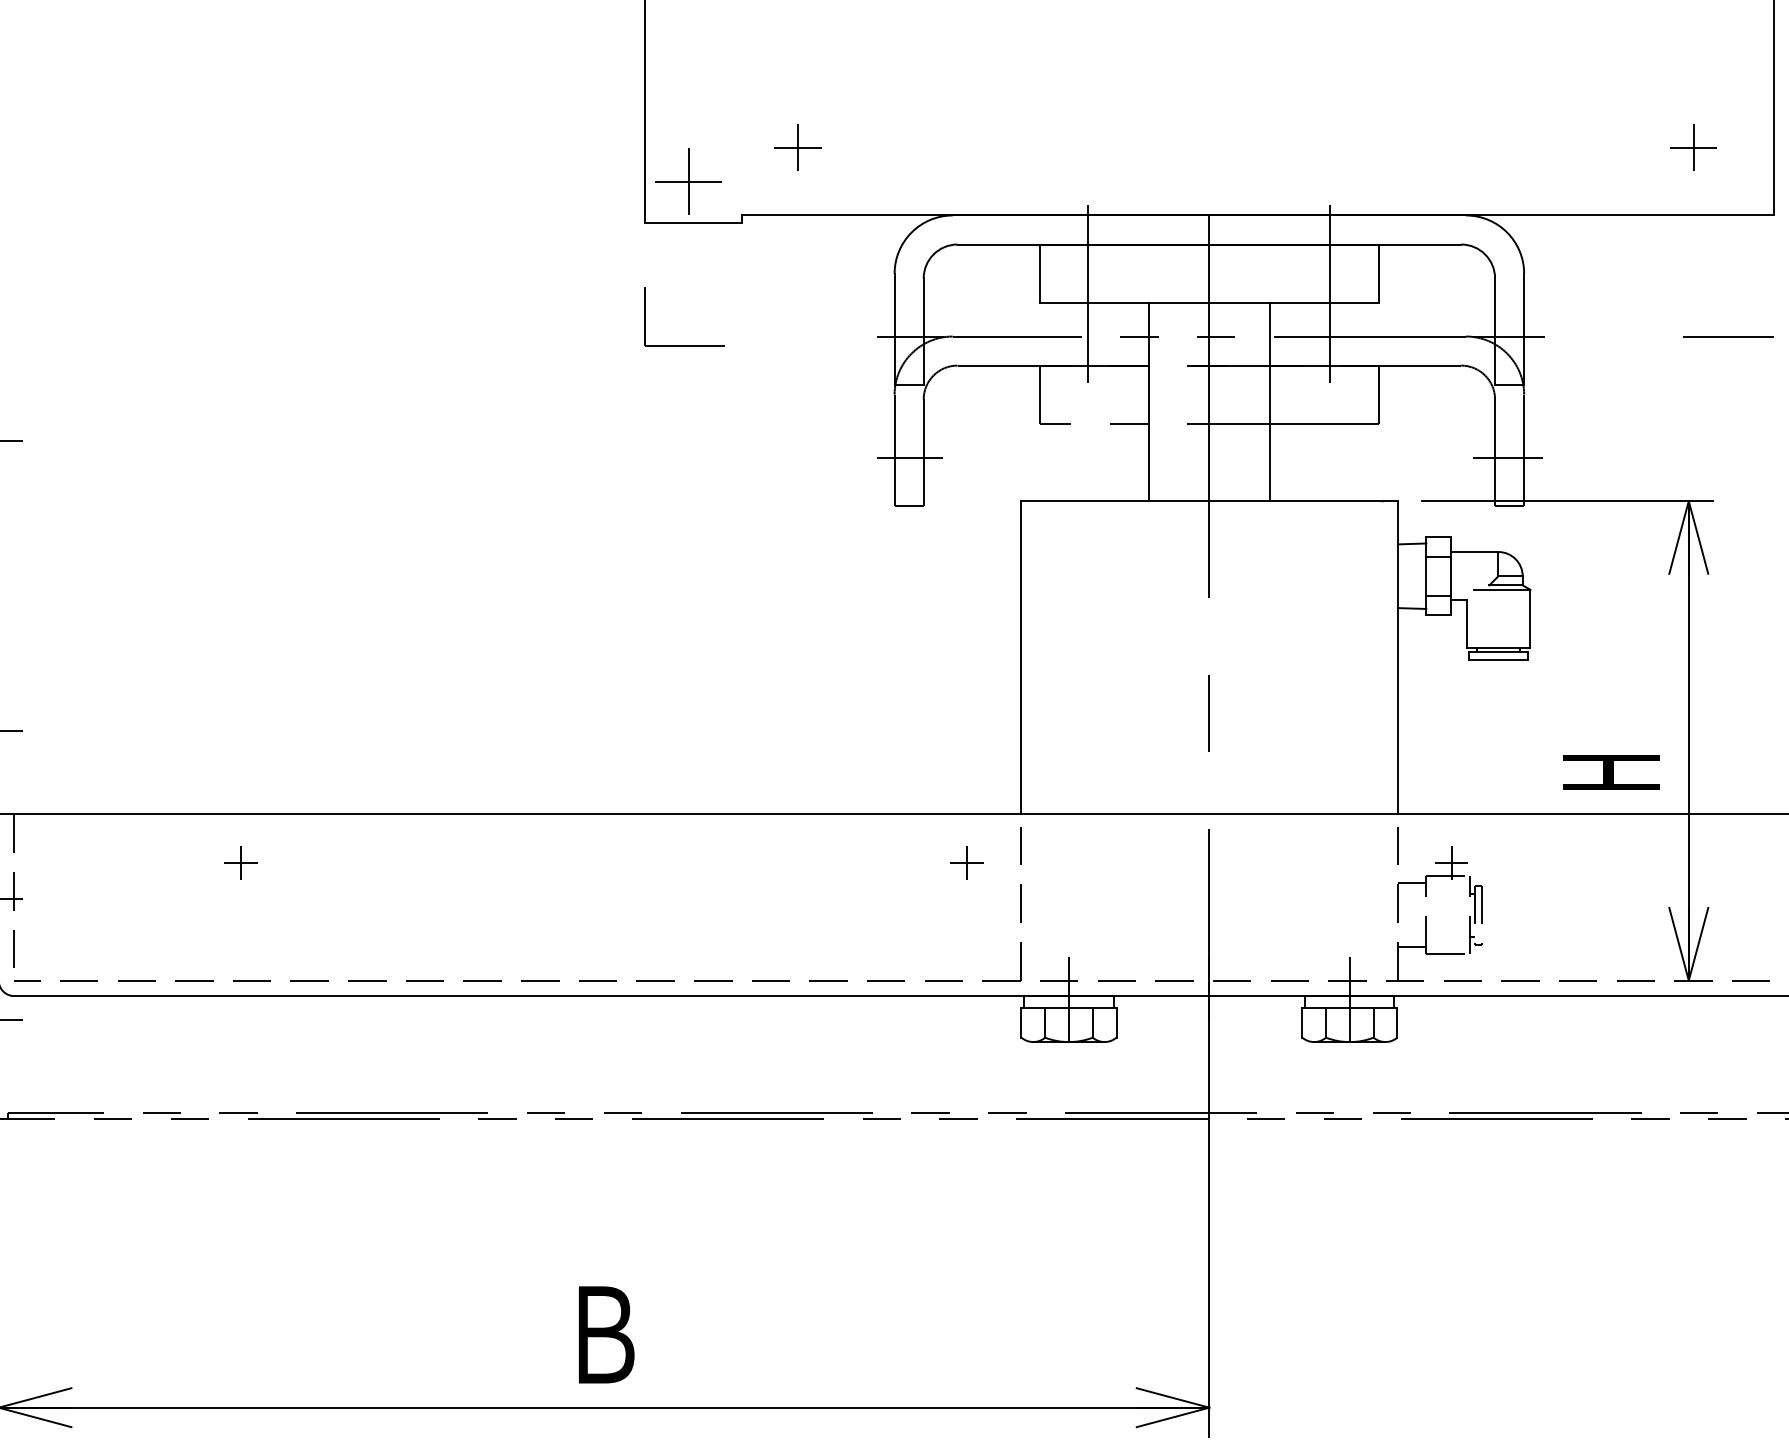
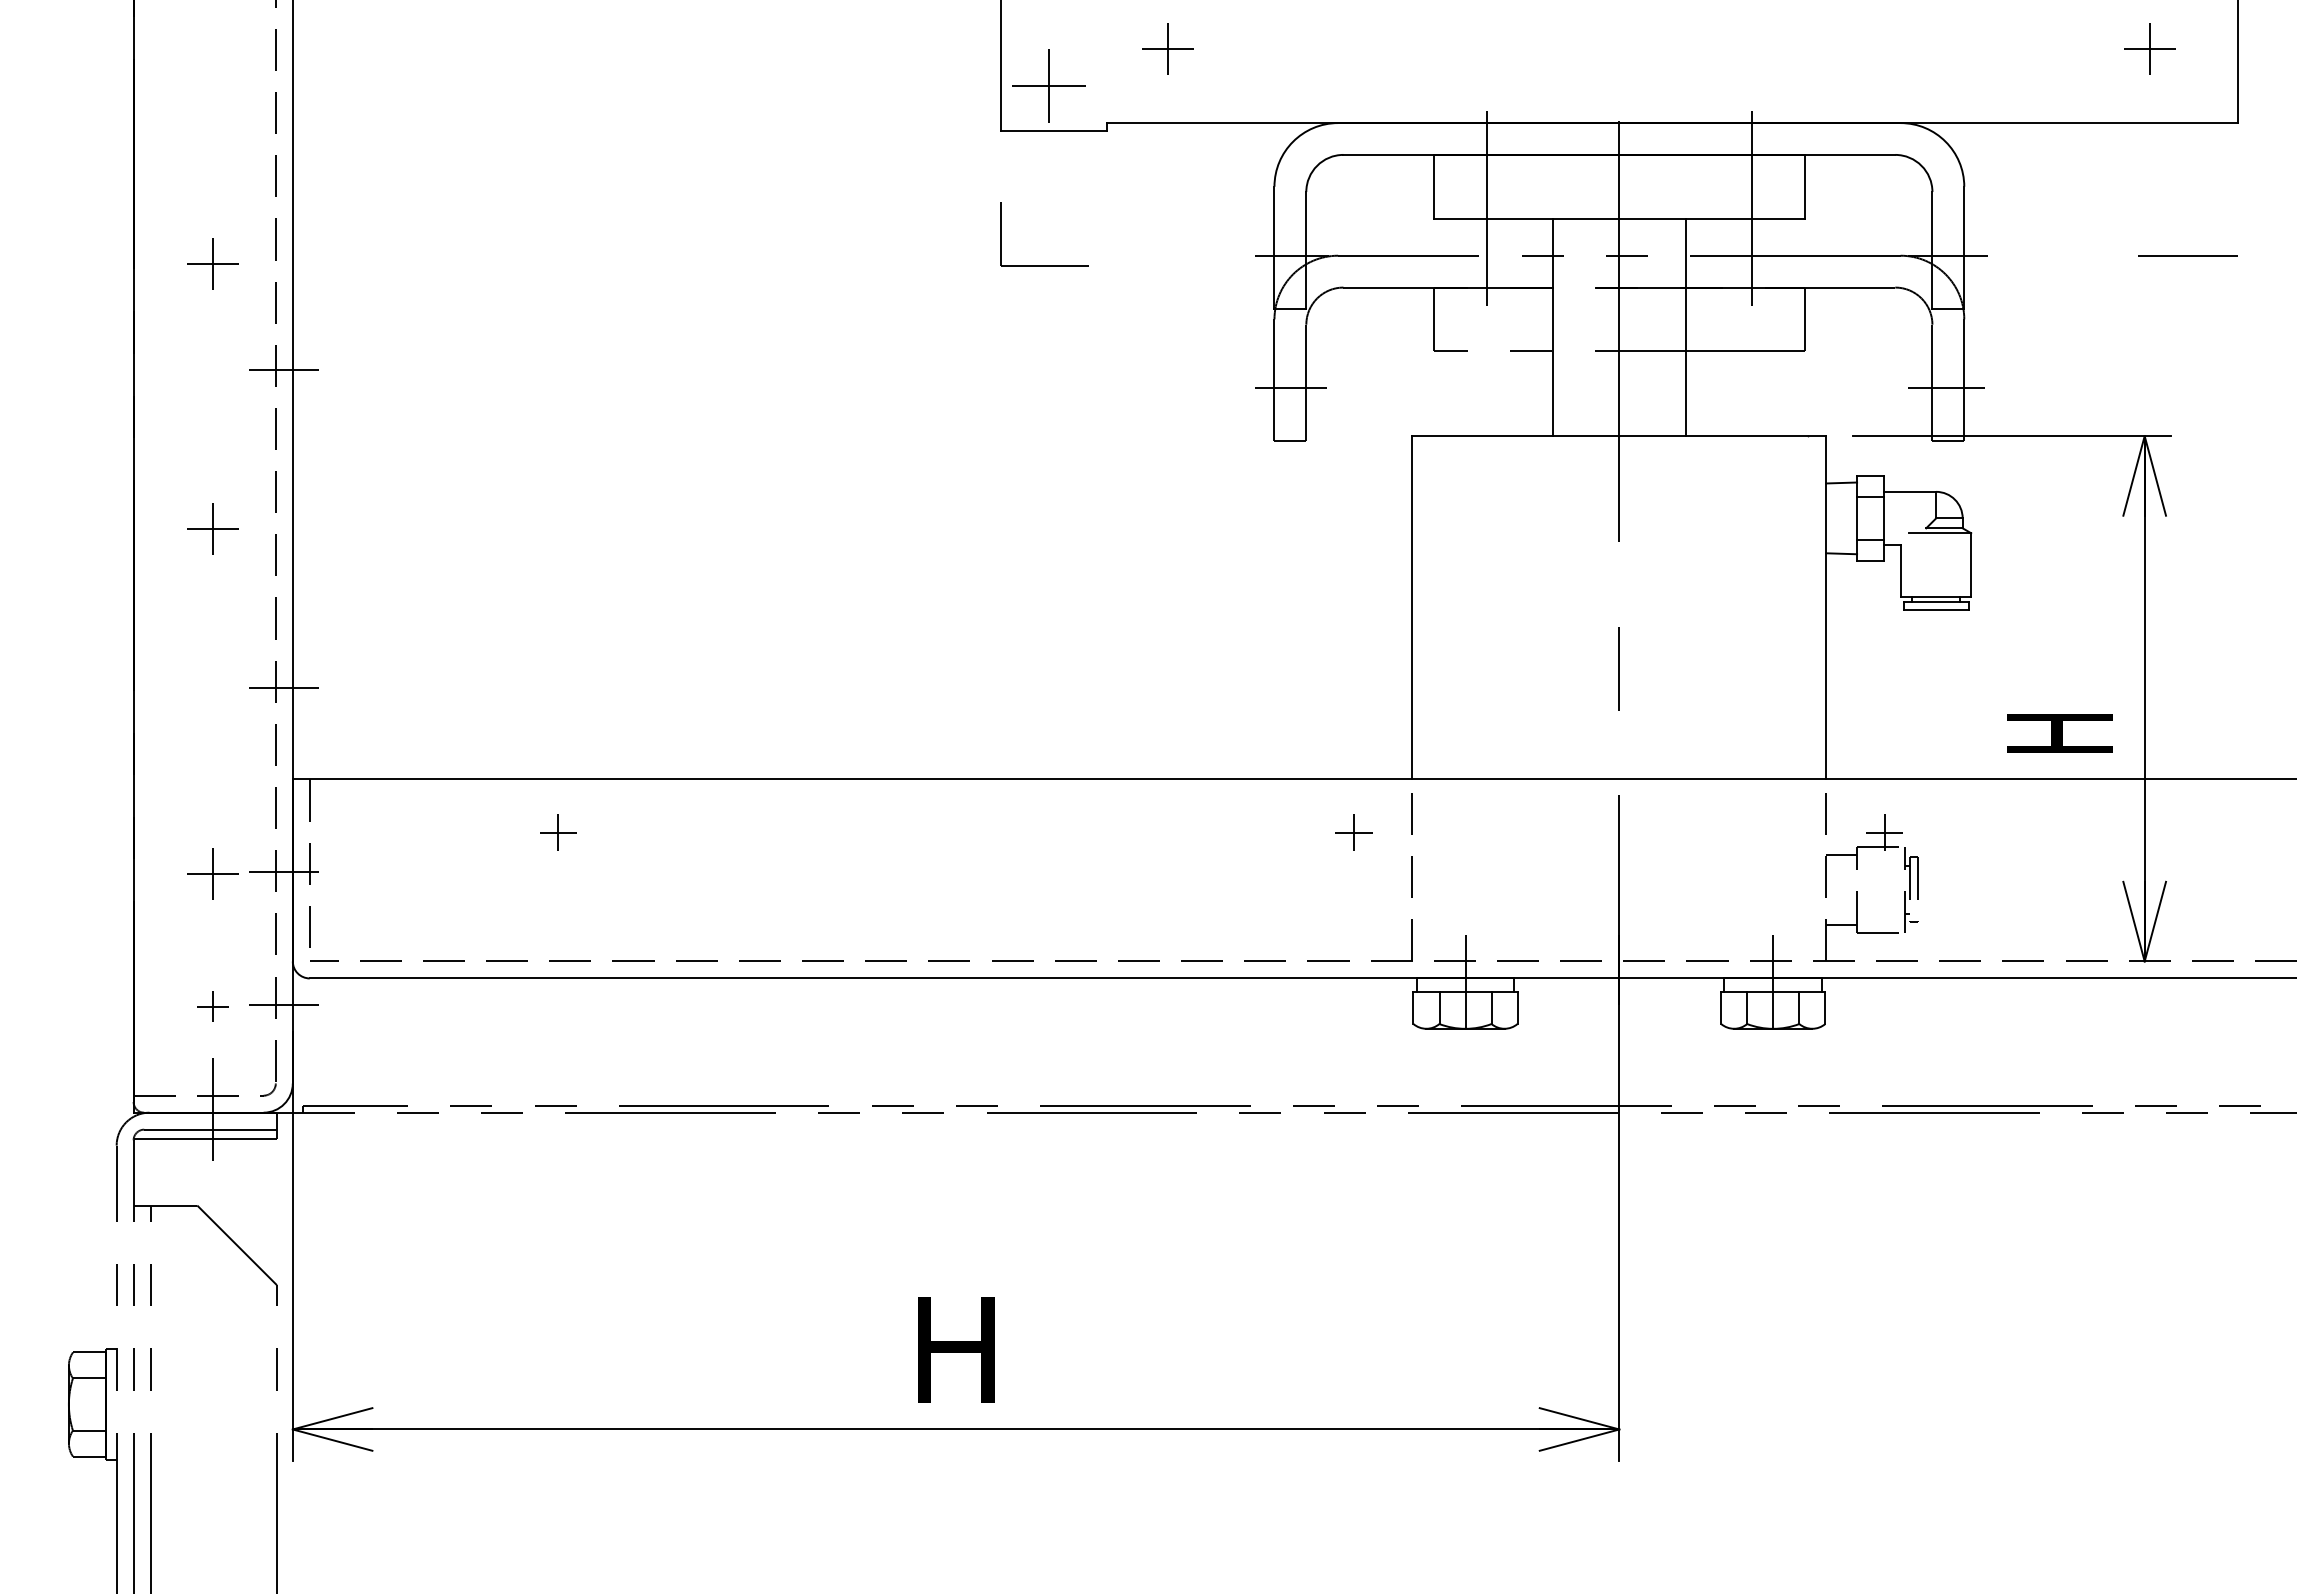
text: (604, 1334) -> (956, 1349), Ｂ -> H

